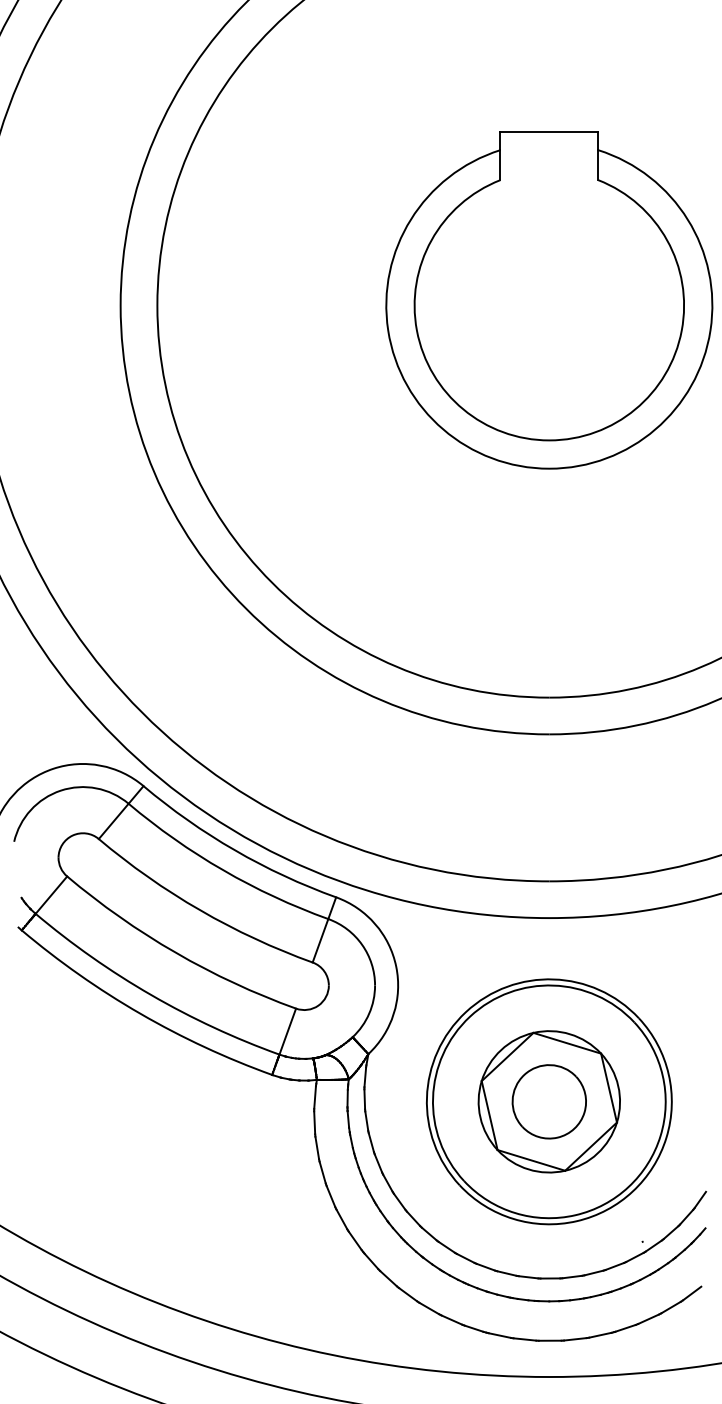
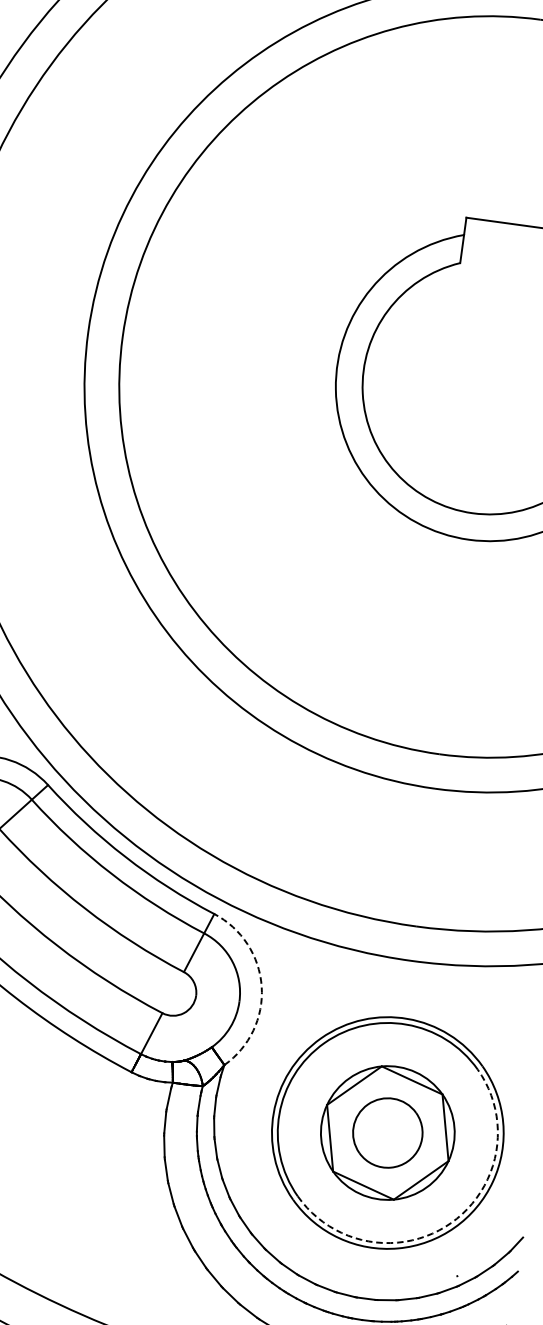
arc: (396, 966) -> (261, 986), solid -> dashed
arc: (628, 1187) -> (451, 1223), solid -> dashed

